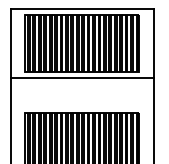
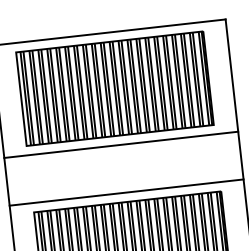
line: (82, 106) -> (126, 191), added

